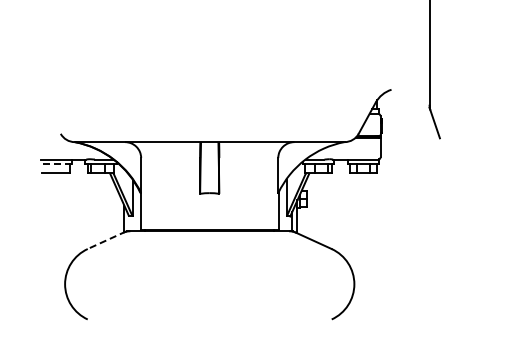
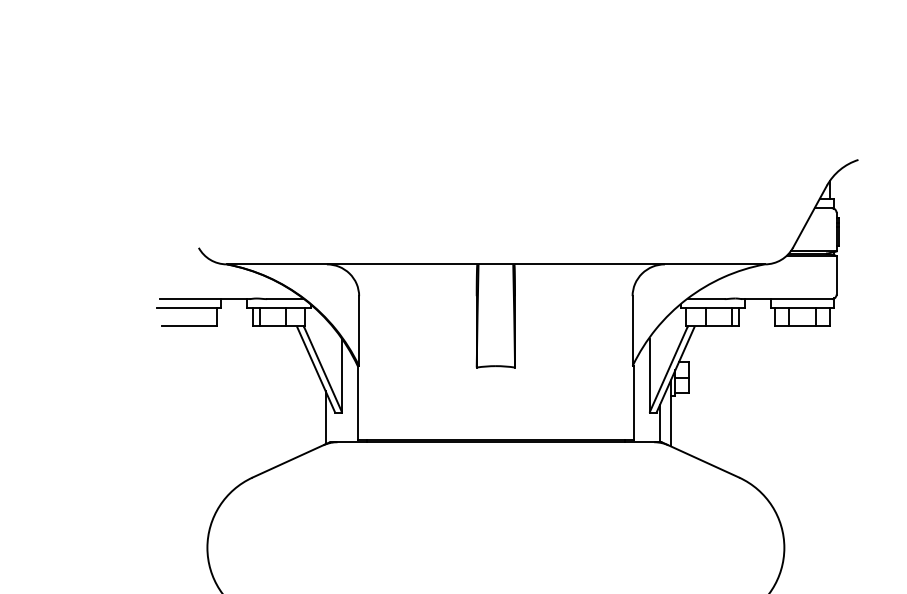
line: (55, 164) -> (188, 309), dashed -> solid
line: (106, 240) -> (289, 460), dashed -> solid

